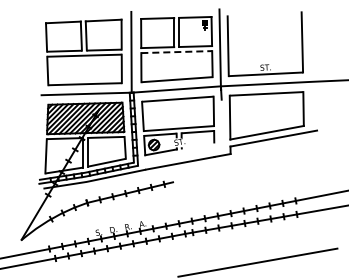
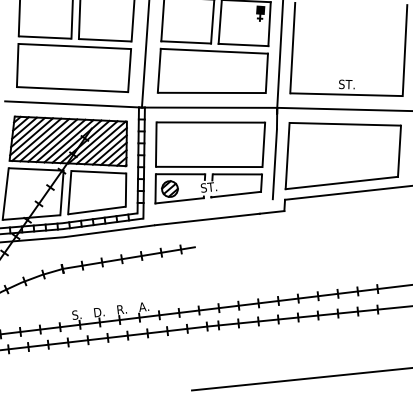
line: (177, 52) -> (215, 51), dashed -> solid
line: (221, 123) -> (274, 163), added
line: (197, 145) -> (235, 194), added

